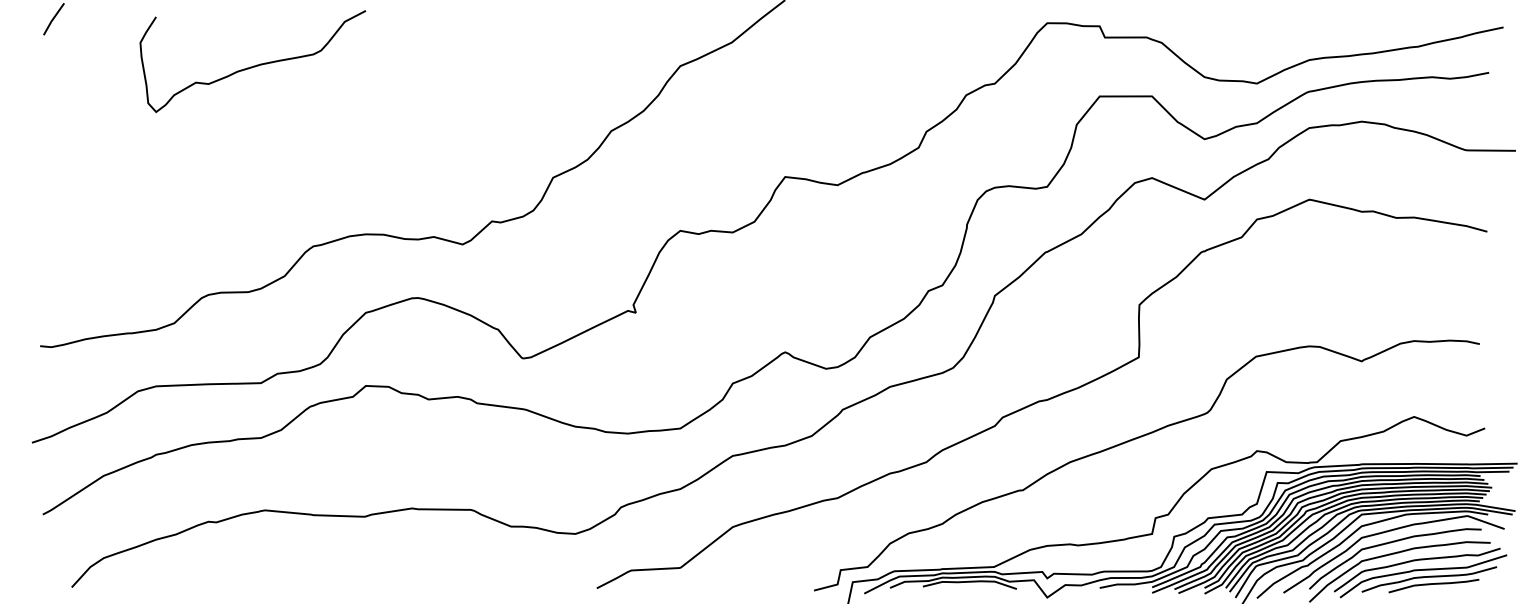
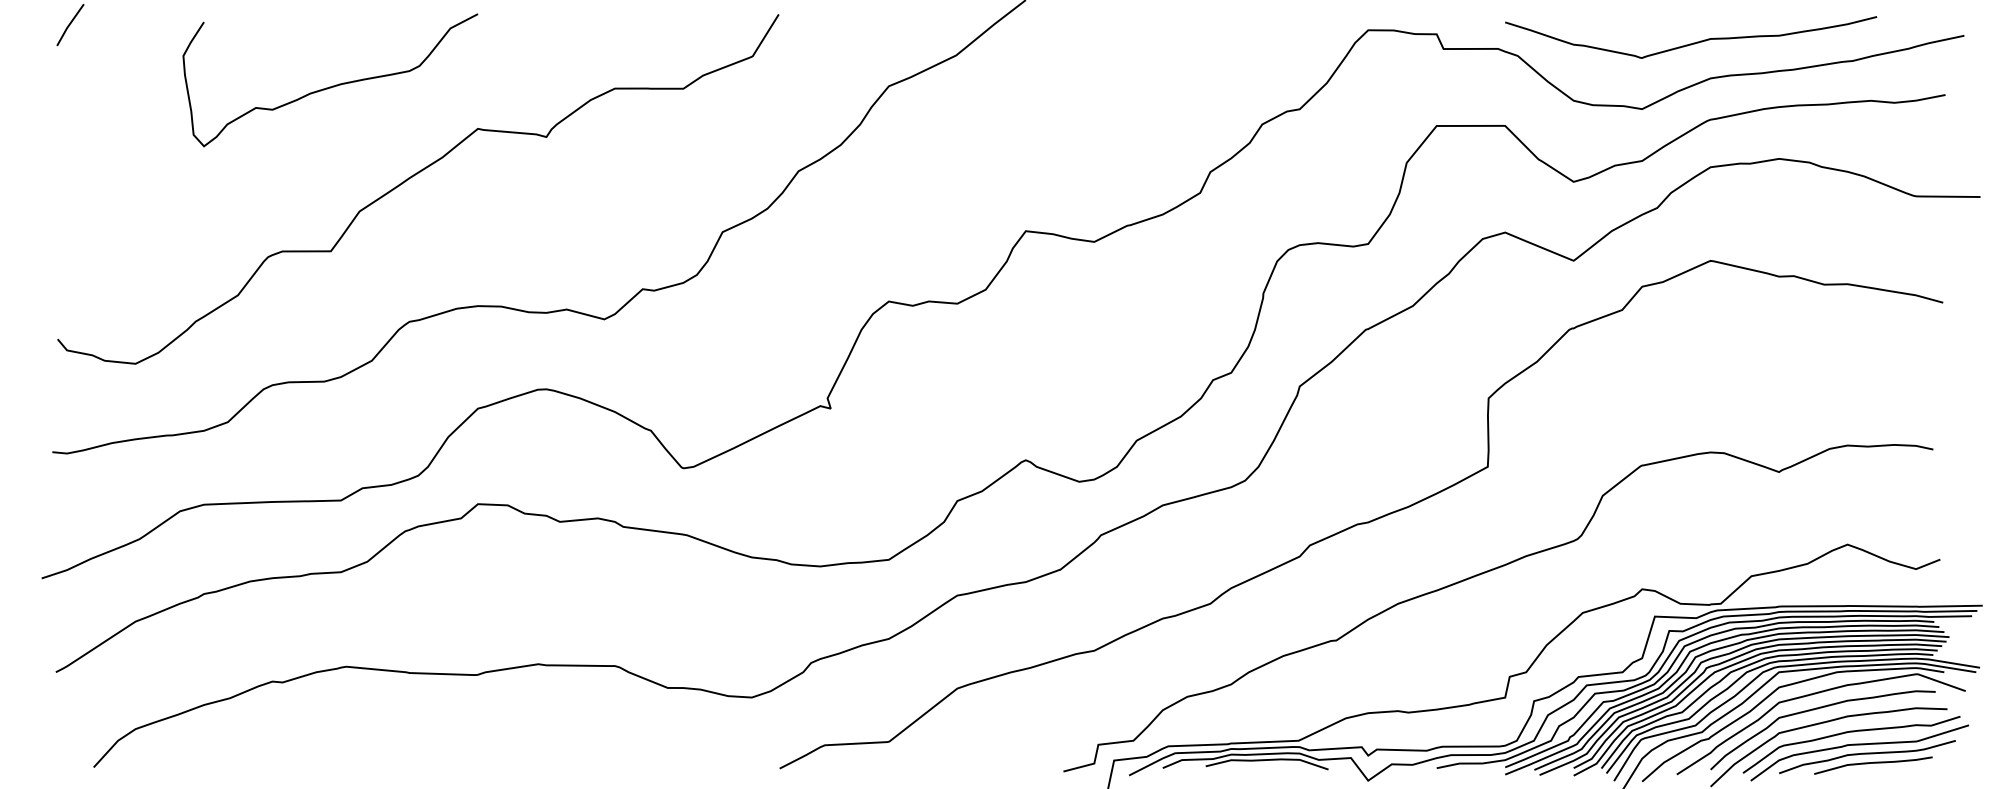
curve: (1295, 32) -> (1692, 42), added
curve: (315, 136) -> (412, 178), added

